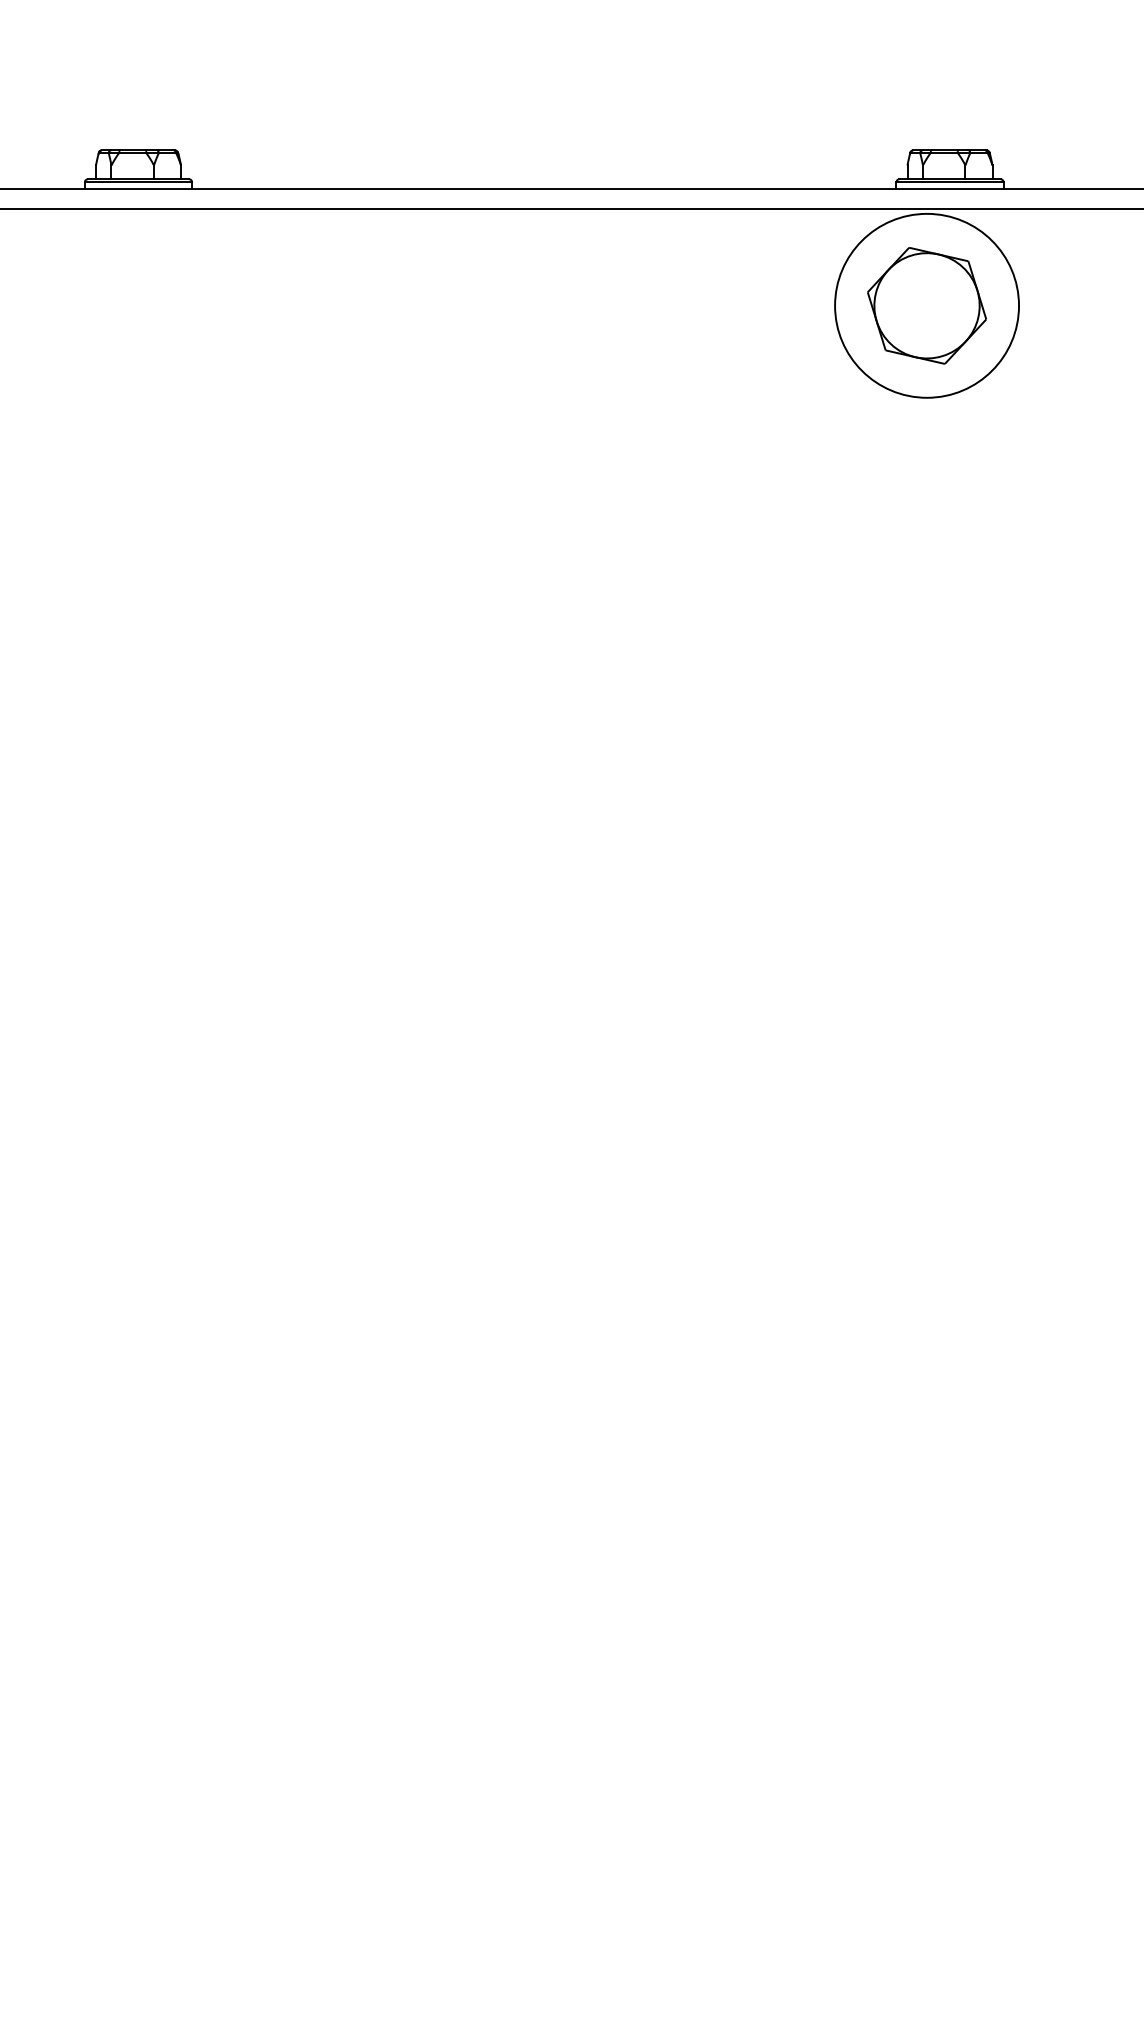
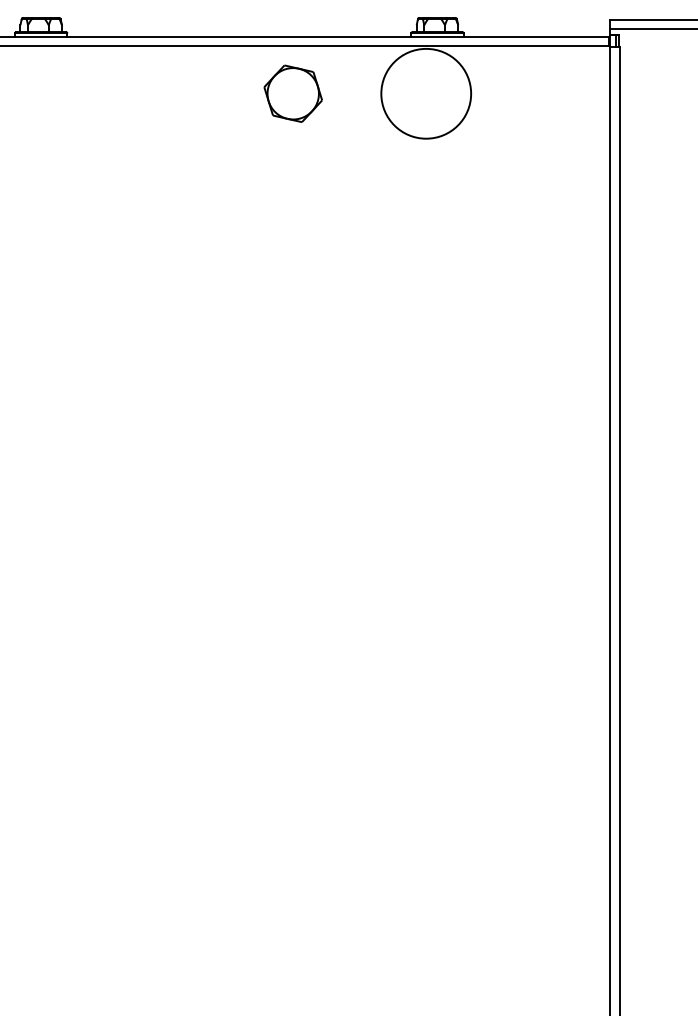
part: (925, 305) -> (292, 93), moved

